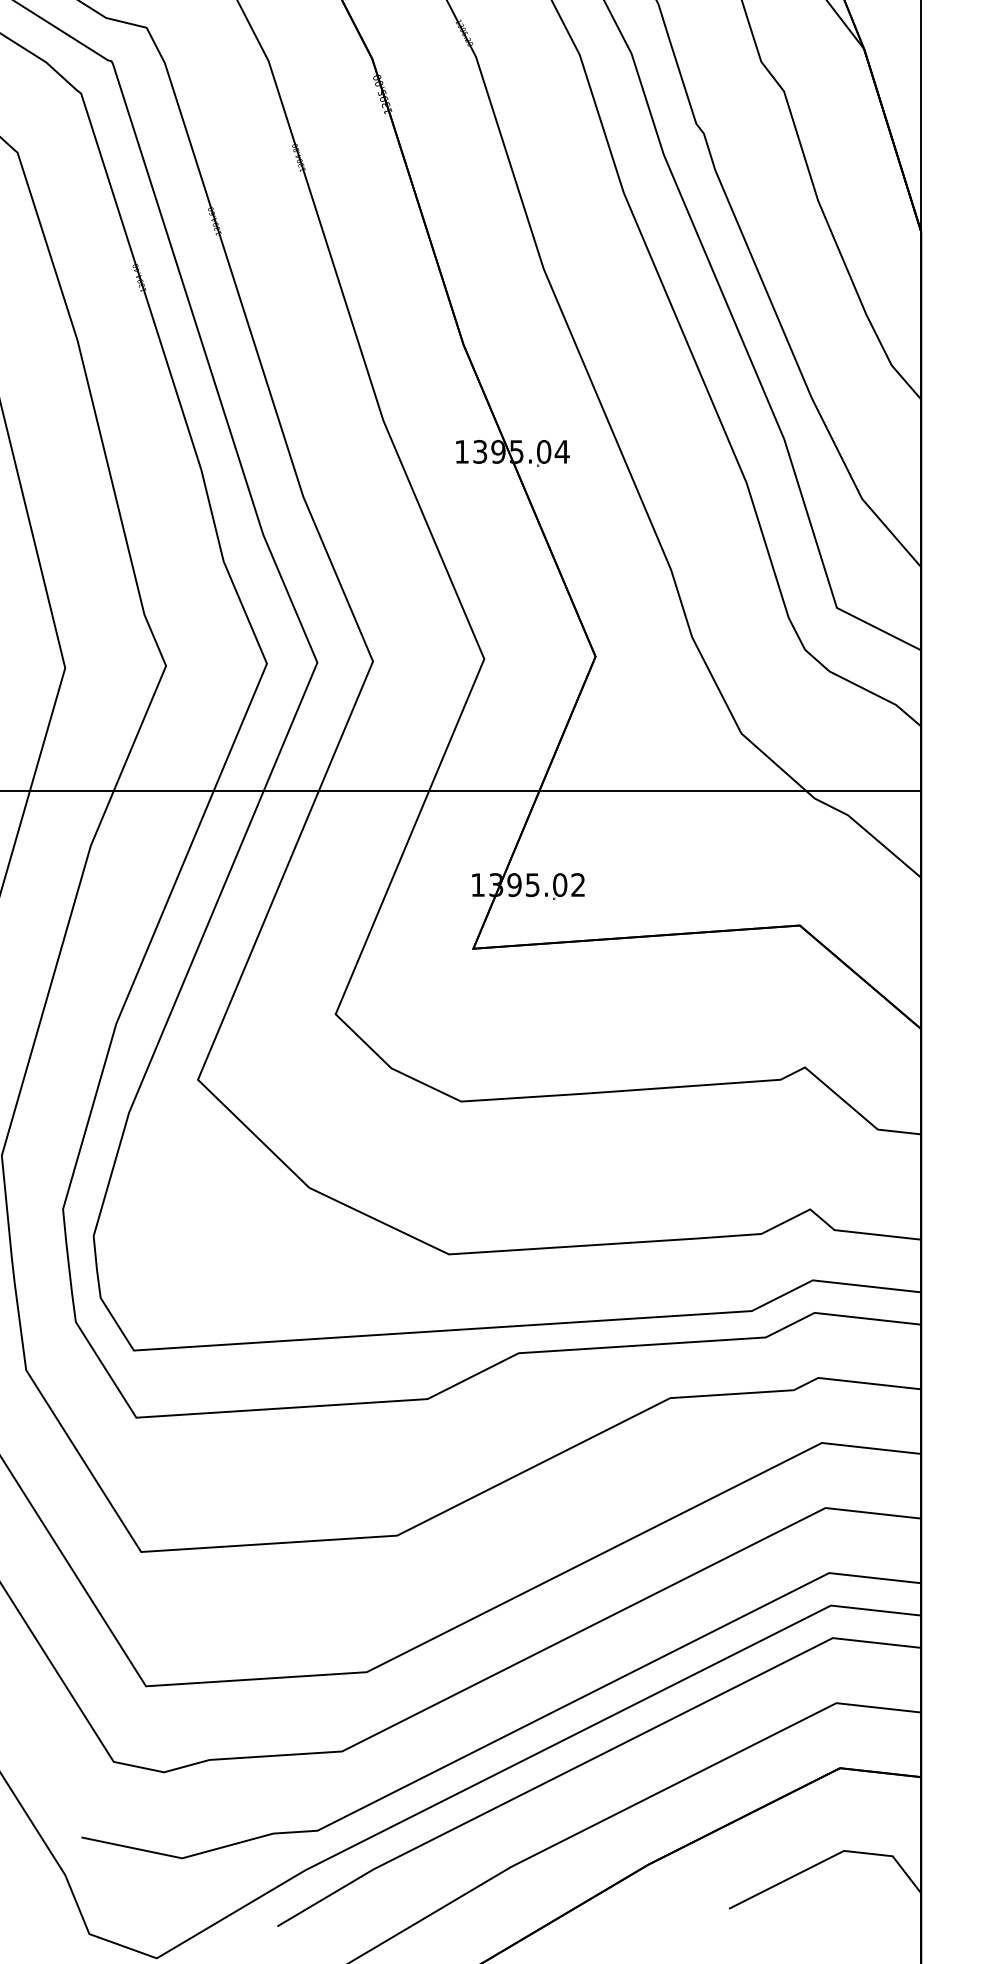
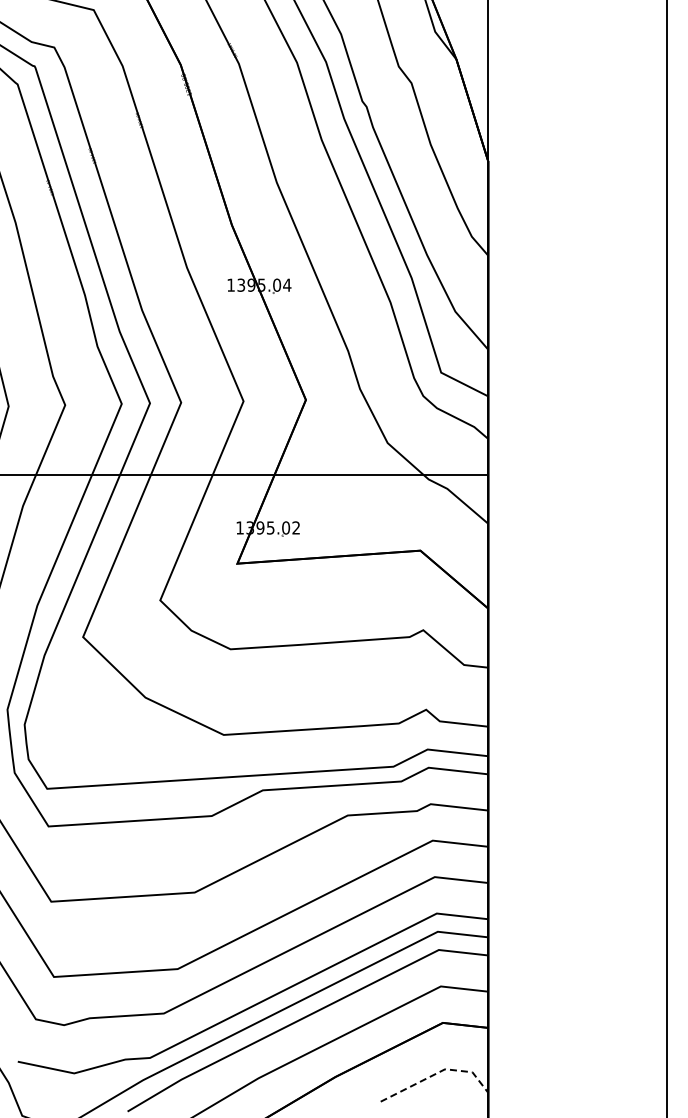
line: (832, 1856) -> (438, 1072), solid -> dashed

